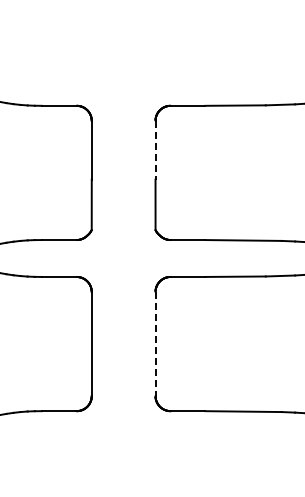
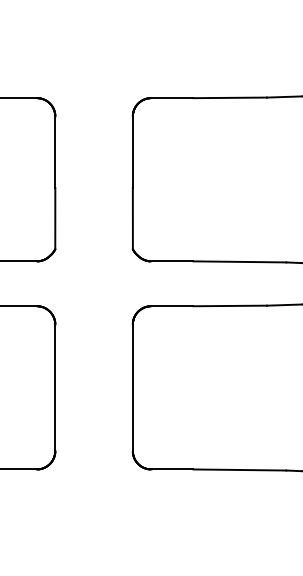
line: (155, 150) -> (132, 152), dashed -> solid
line: (155, 344) -> (132, 388), dashed -> solid

